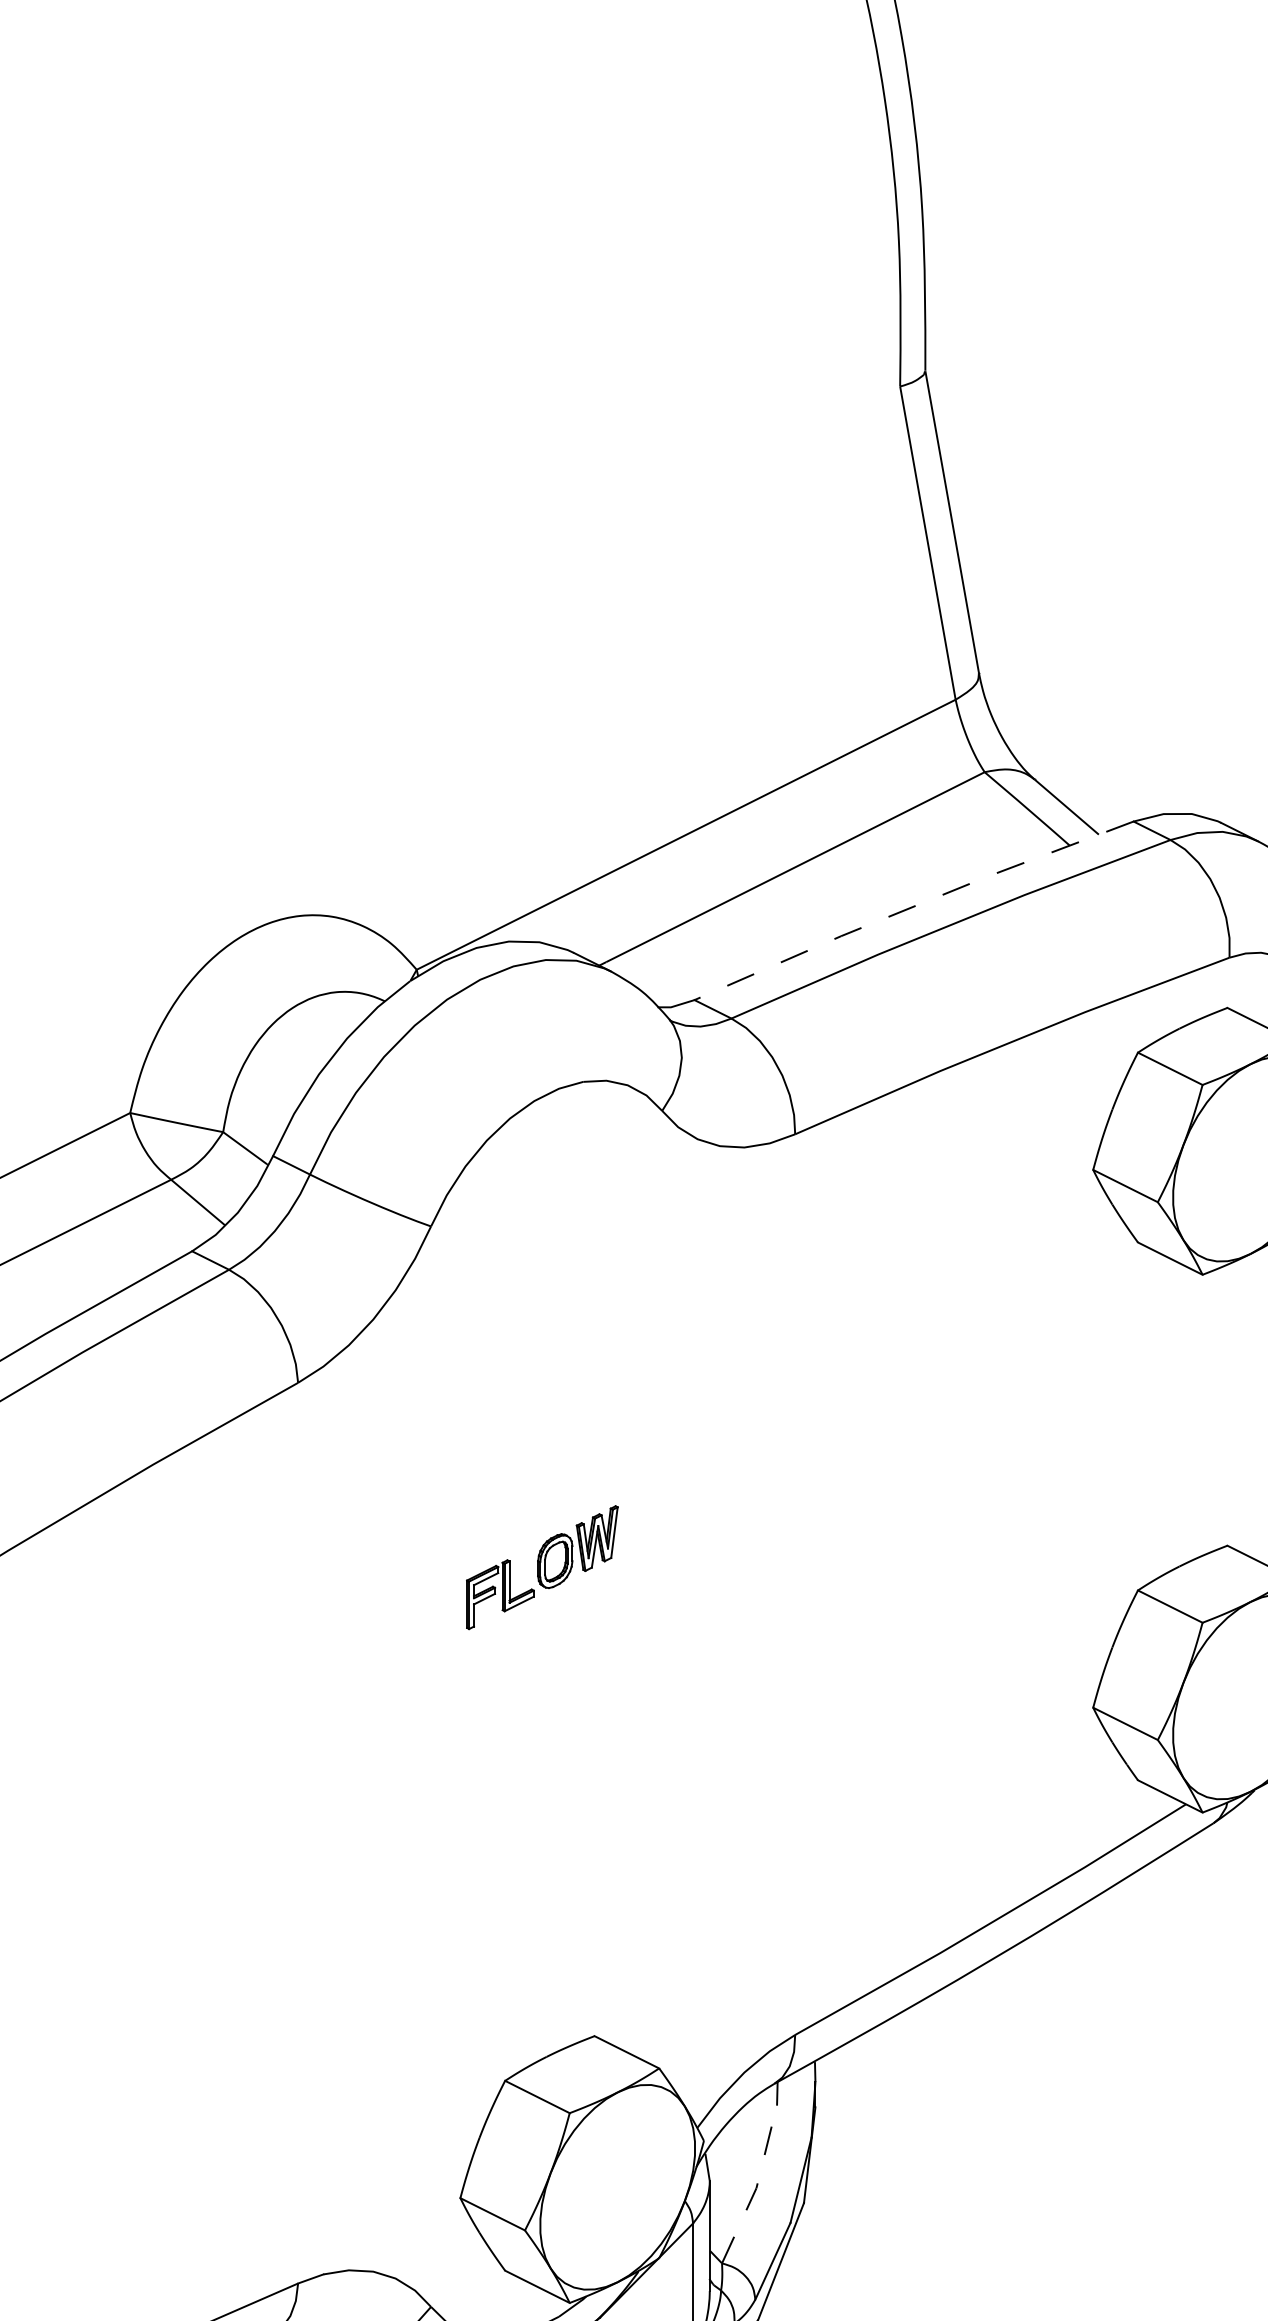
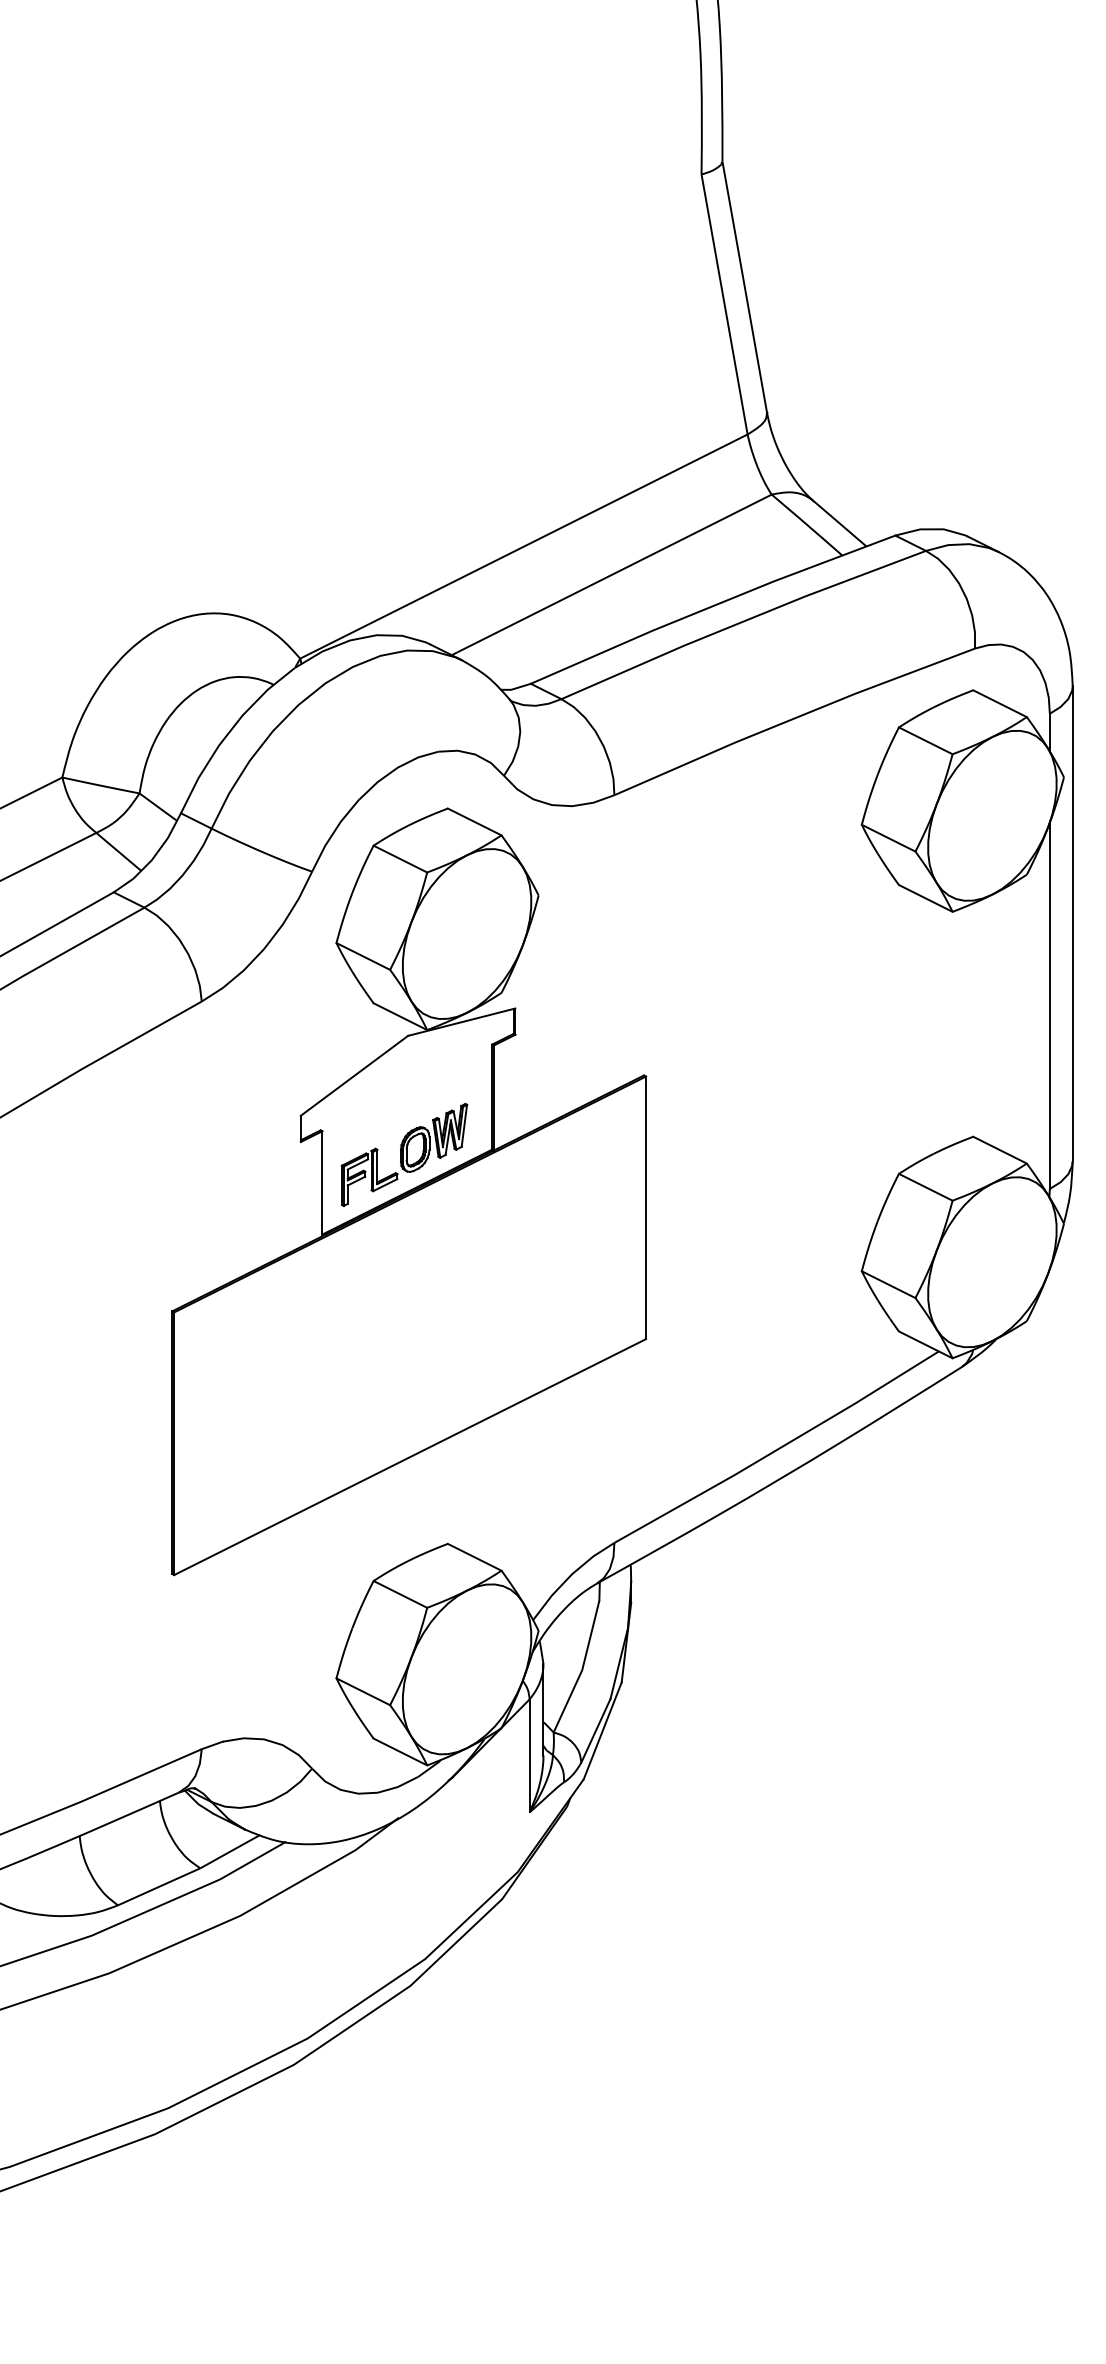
line: (912, 906) -> (711, 606), dashed -> solid
part: (548, 1611) -> (409, 1191), added
line: (756, 2187) -> (582, 1669), dashed -> solid

